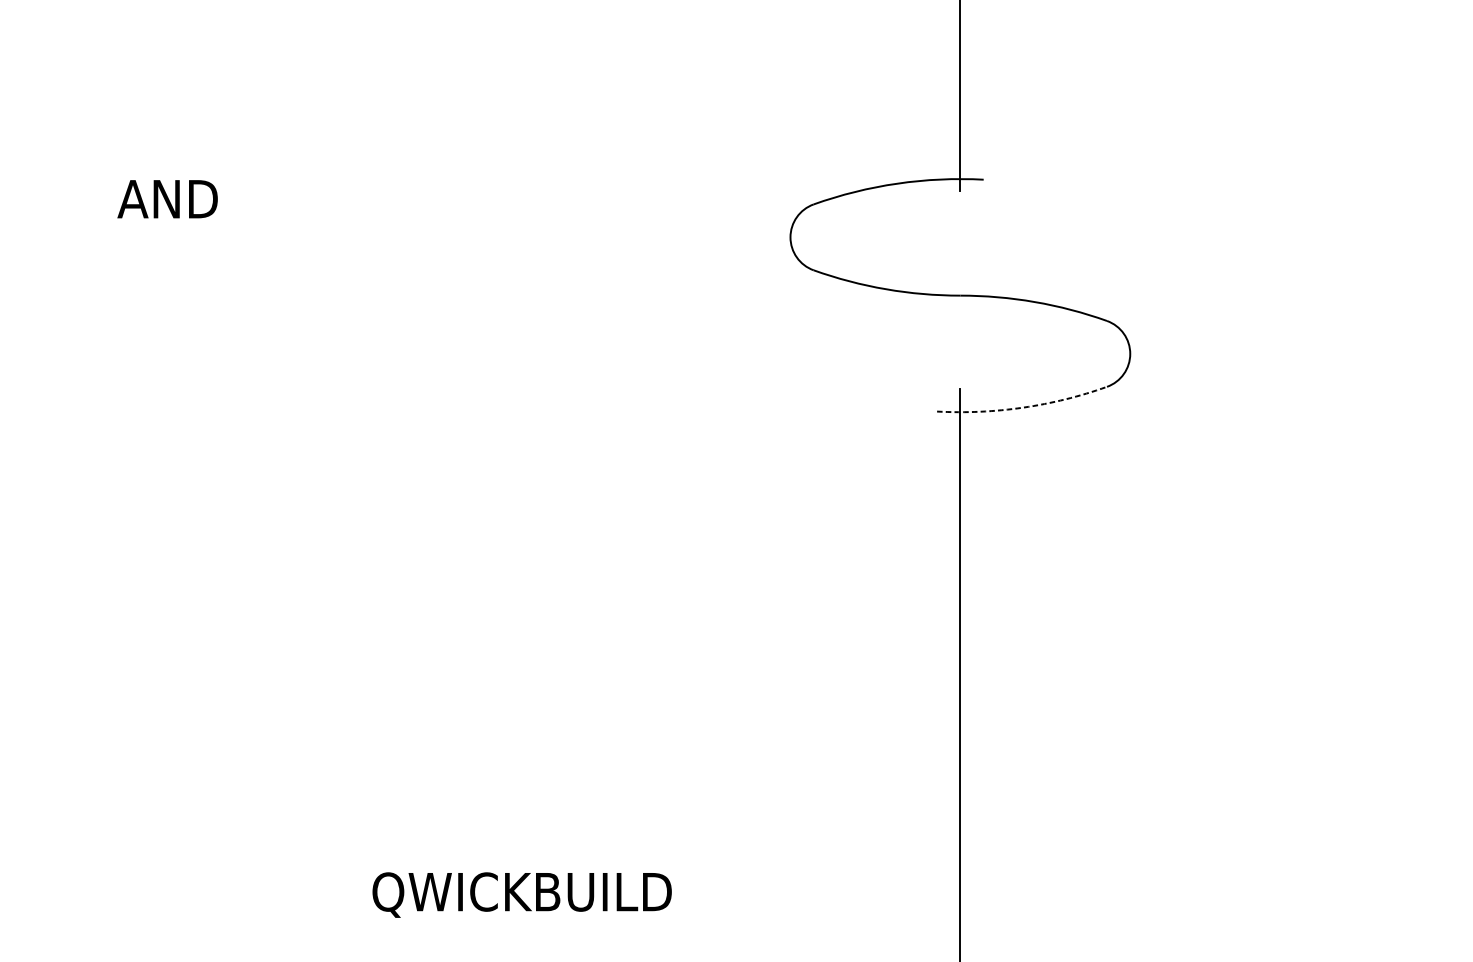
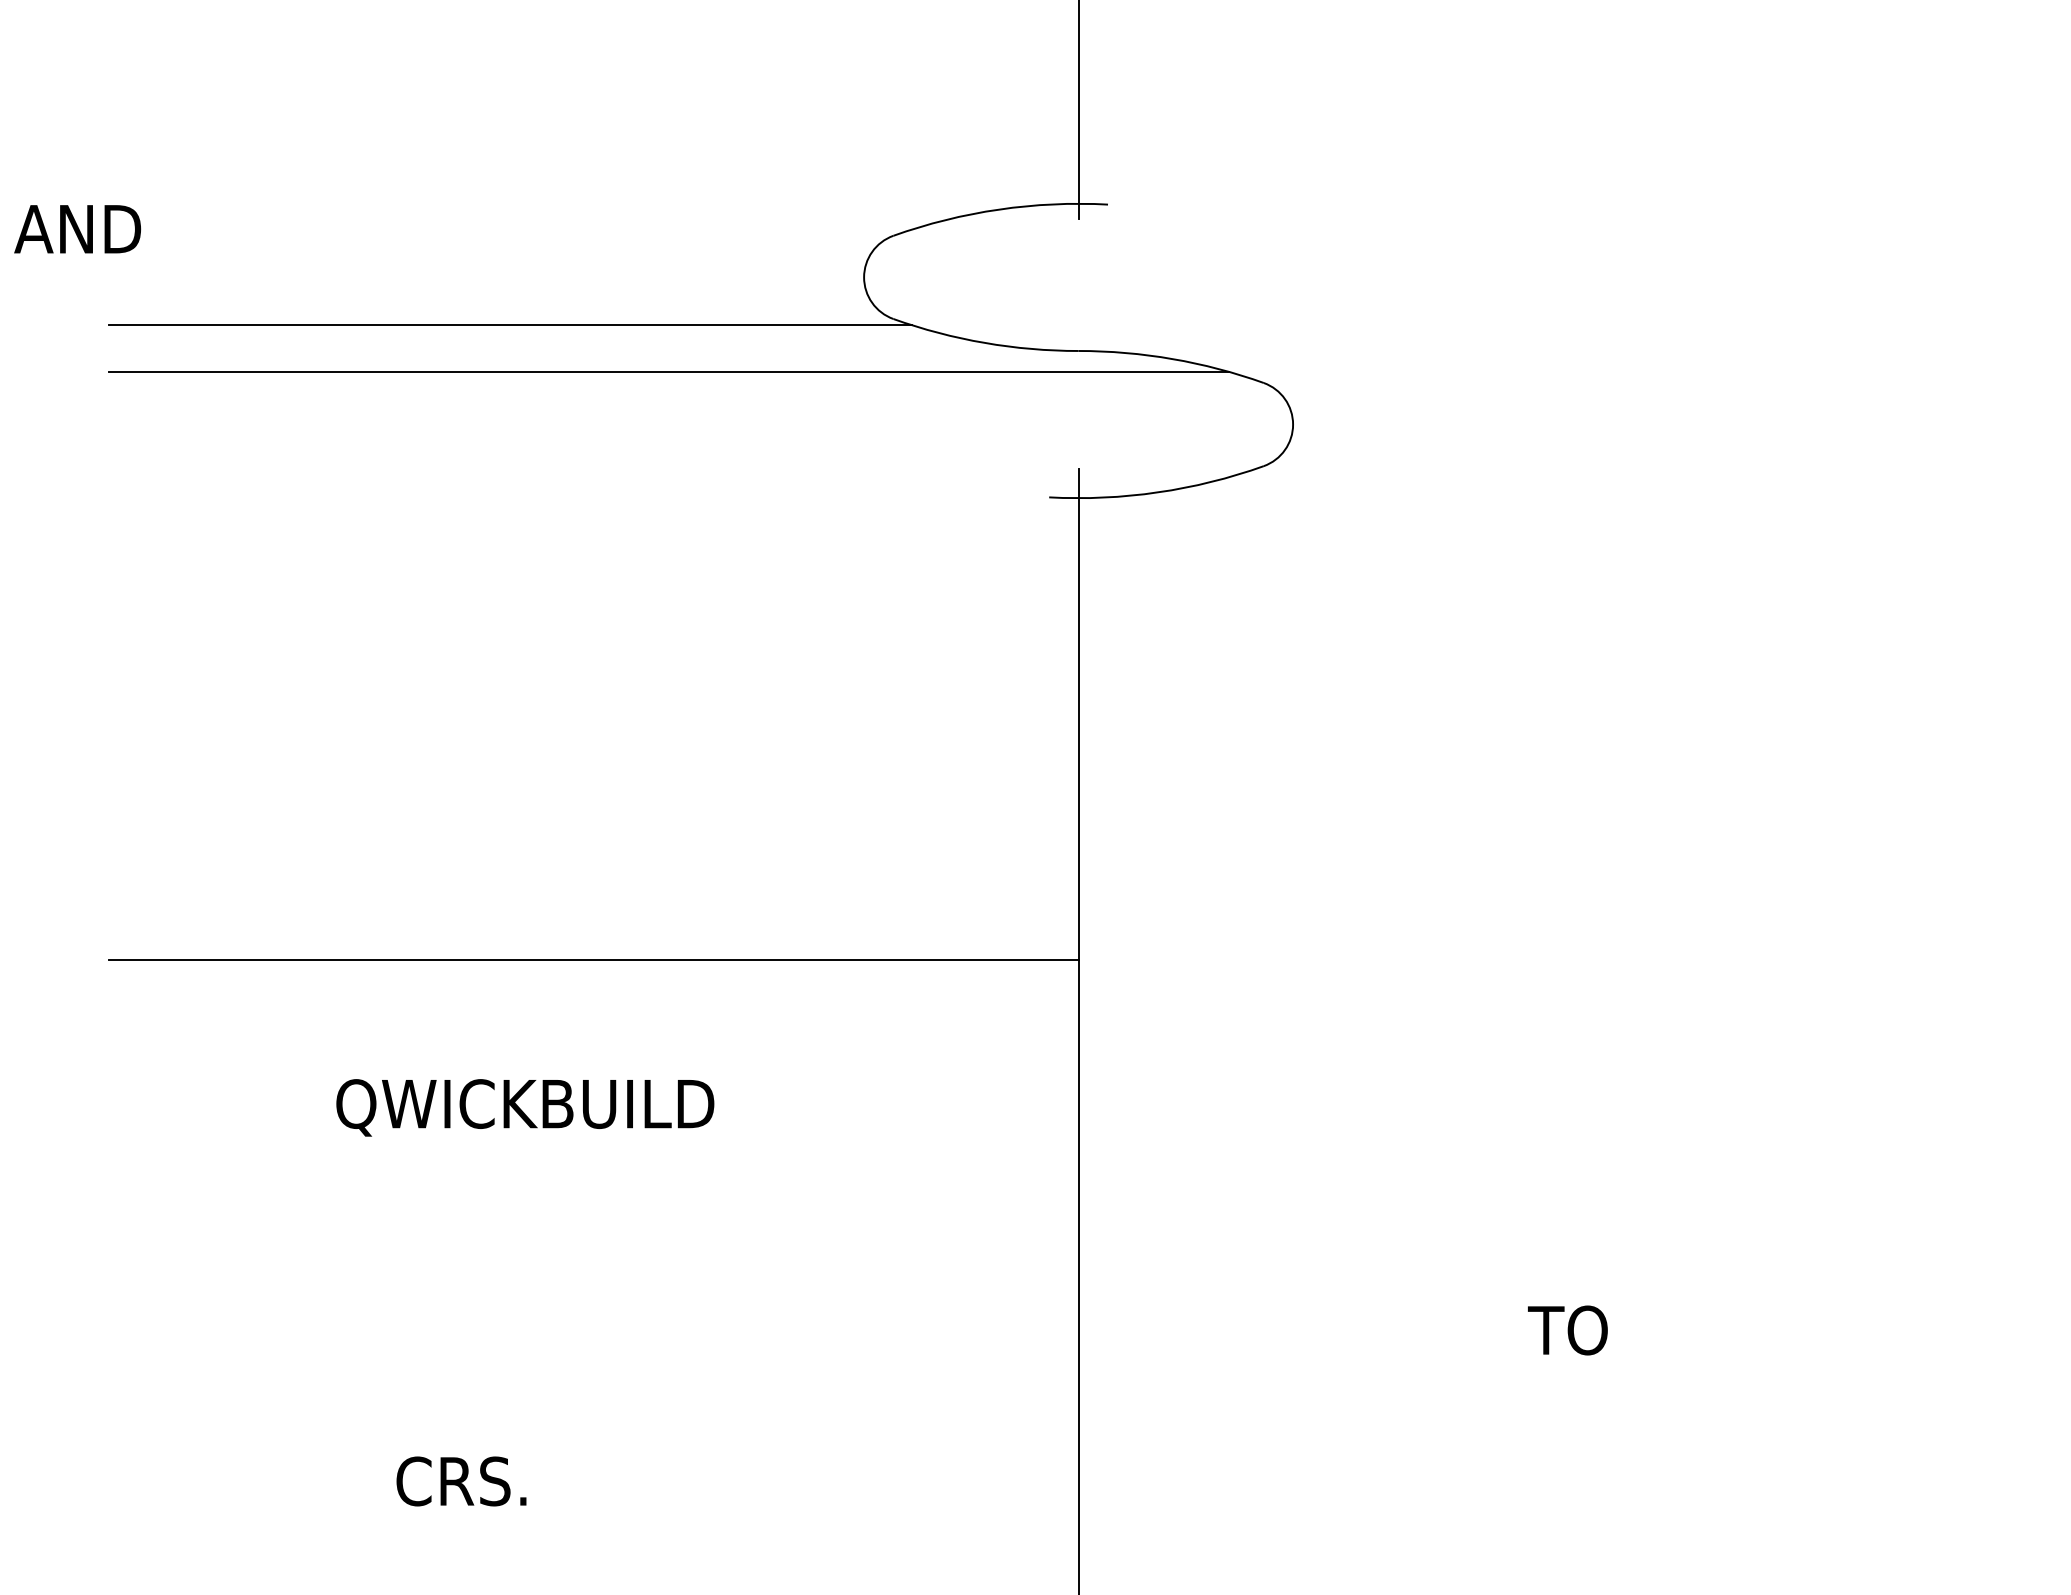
line: (510, 275) -> (510, 325), added
line: (635, 311) -> (668, 371), added
arc: (1023, 407) -> (1158, 492), dashed -> solid
line: (576, 778) -> (593, 960), added

